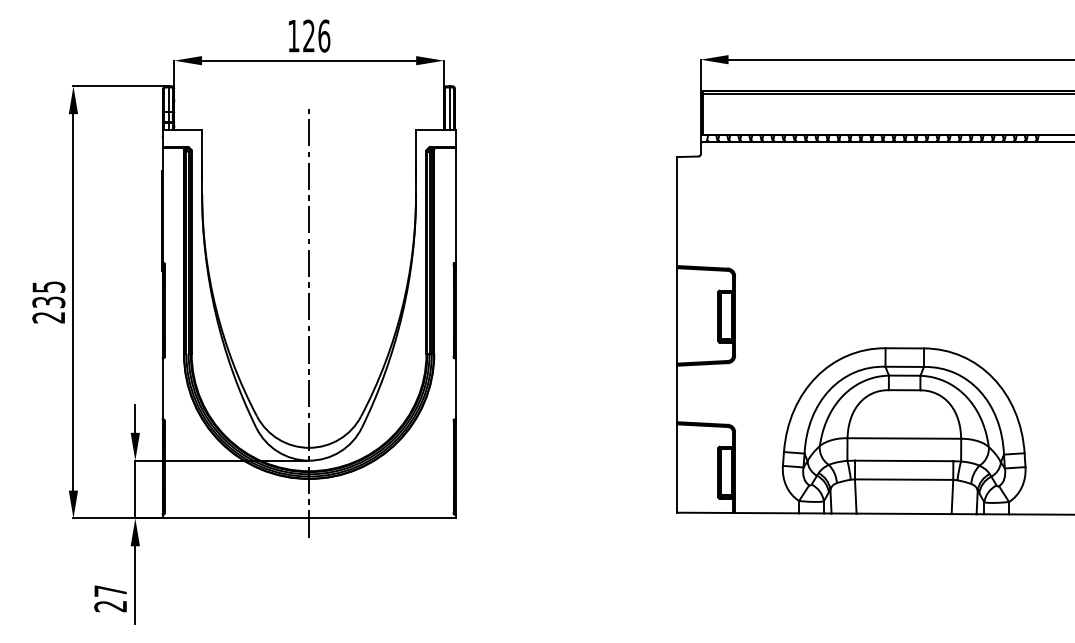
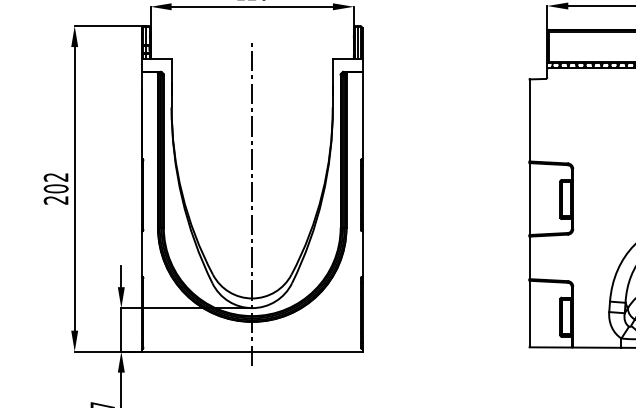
text: (48, 294) -> (55, 182), 235 -> 202

